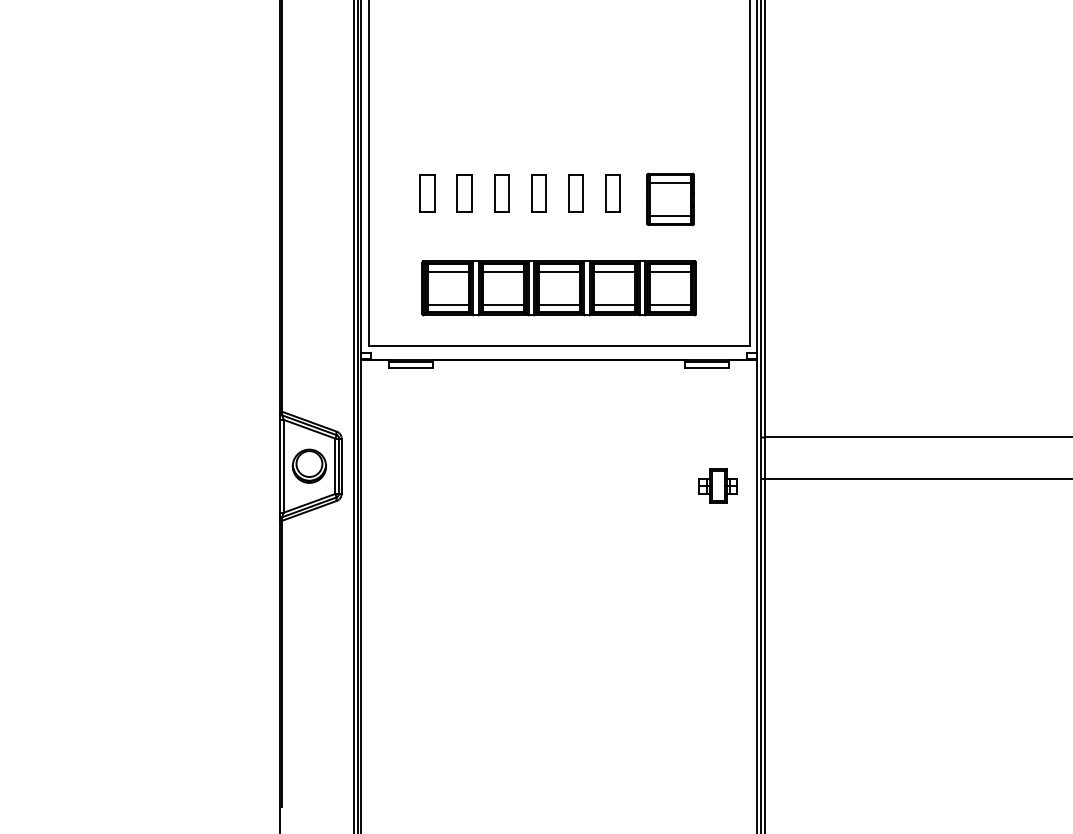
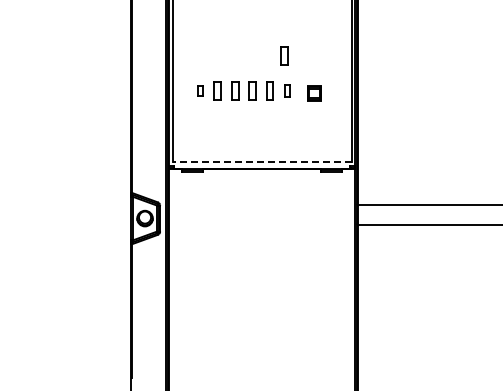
part: (606, 118) -> (284, 55), added
part: (427, 193) -> (200, 90), size x0.6
part: (613, 193) -> (287, 90), size x0.7
part: (670, 199) -> (314, 93), size x0.6
part: (559, 286) -> (262, 134), removed
line: (557, 346) -> (261, 162), solid -> dashed
part: (717, 485) -> (336, 227), removed

